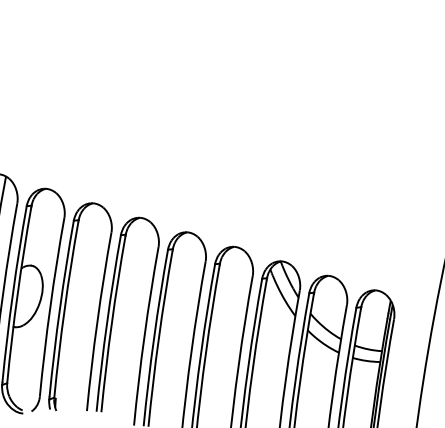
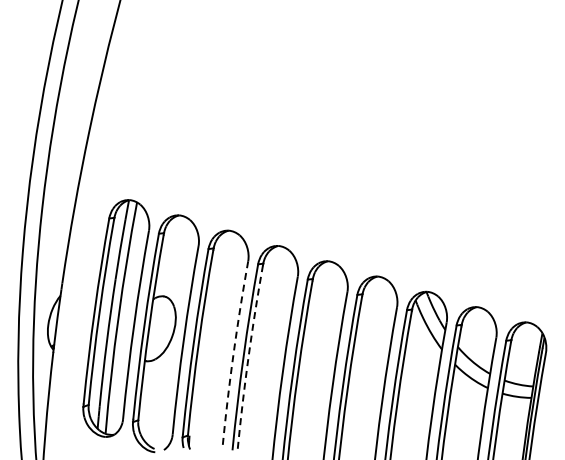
arc: (97, 321) -> (233, 355), solid -> dashed
arc: (111, 323) -> (248, 357), solid -> dashed

